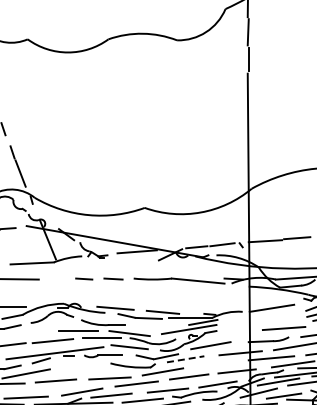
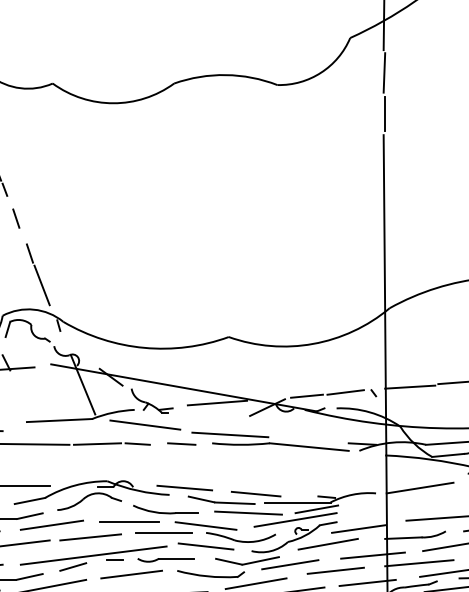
line: (89, 266) -> (145, 425), added
line: (145, 272) -> (229, 434), added
line: (57, 278) -> (97, 443), added
line: (157, 324) -> (247, 512), added
line: (26, 333) -> (50, 525), added
line: (230, 335) -> (357, 528), added
line: (185, 359) -> (290, 565), dashed -> solid
line: (215, 363) -> (335, 571), added
line: (80, 365) -> (132, 574), added

